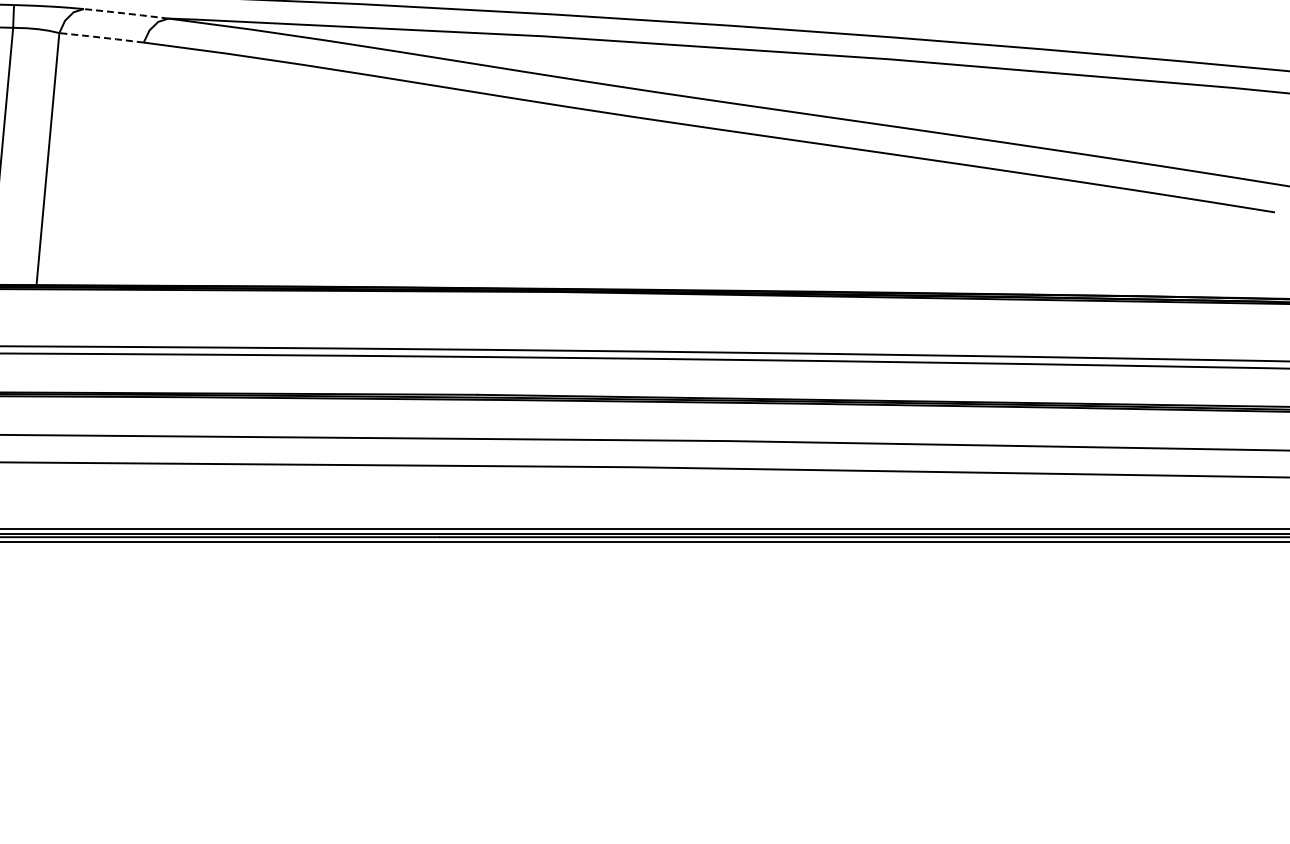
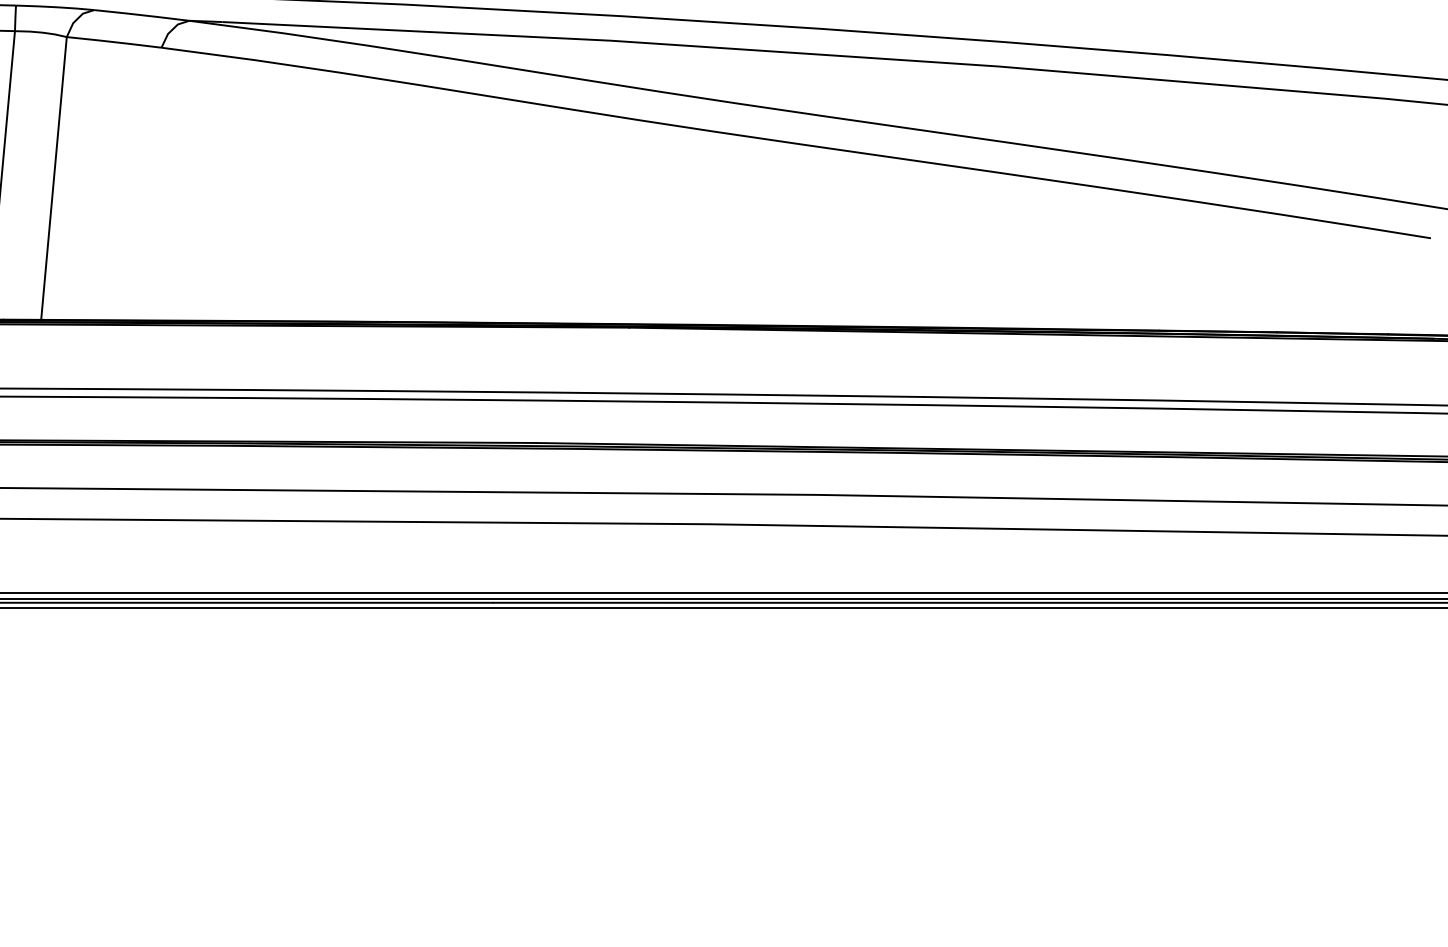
line: (125, 13) -> (141, 15), dashed -> solid
line: (101, 37) -> (114, 42), dashed -> solid

